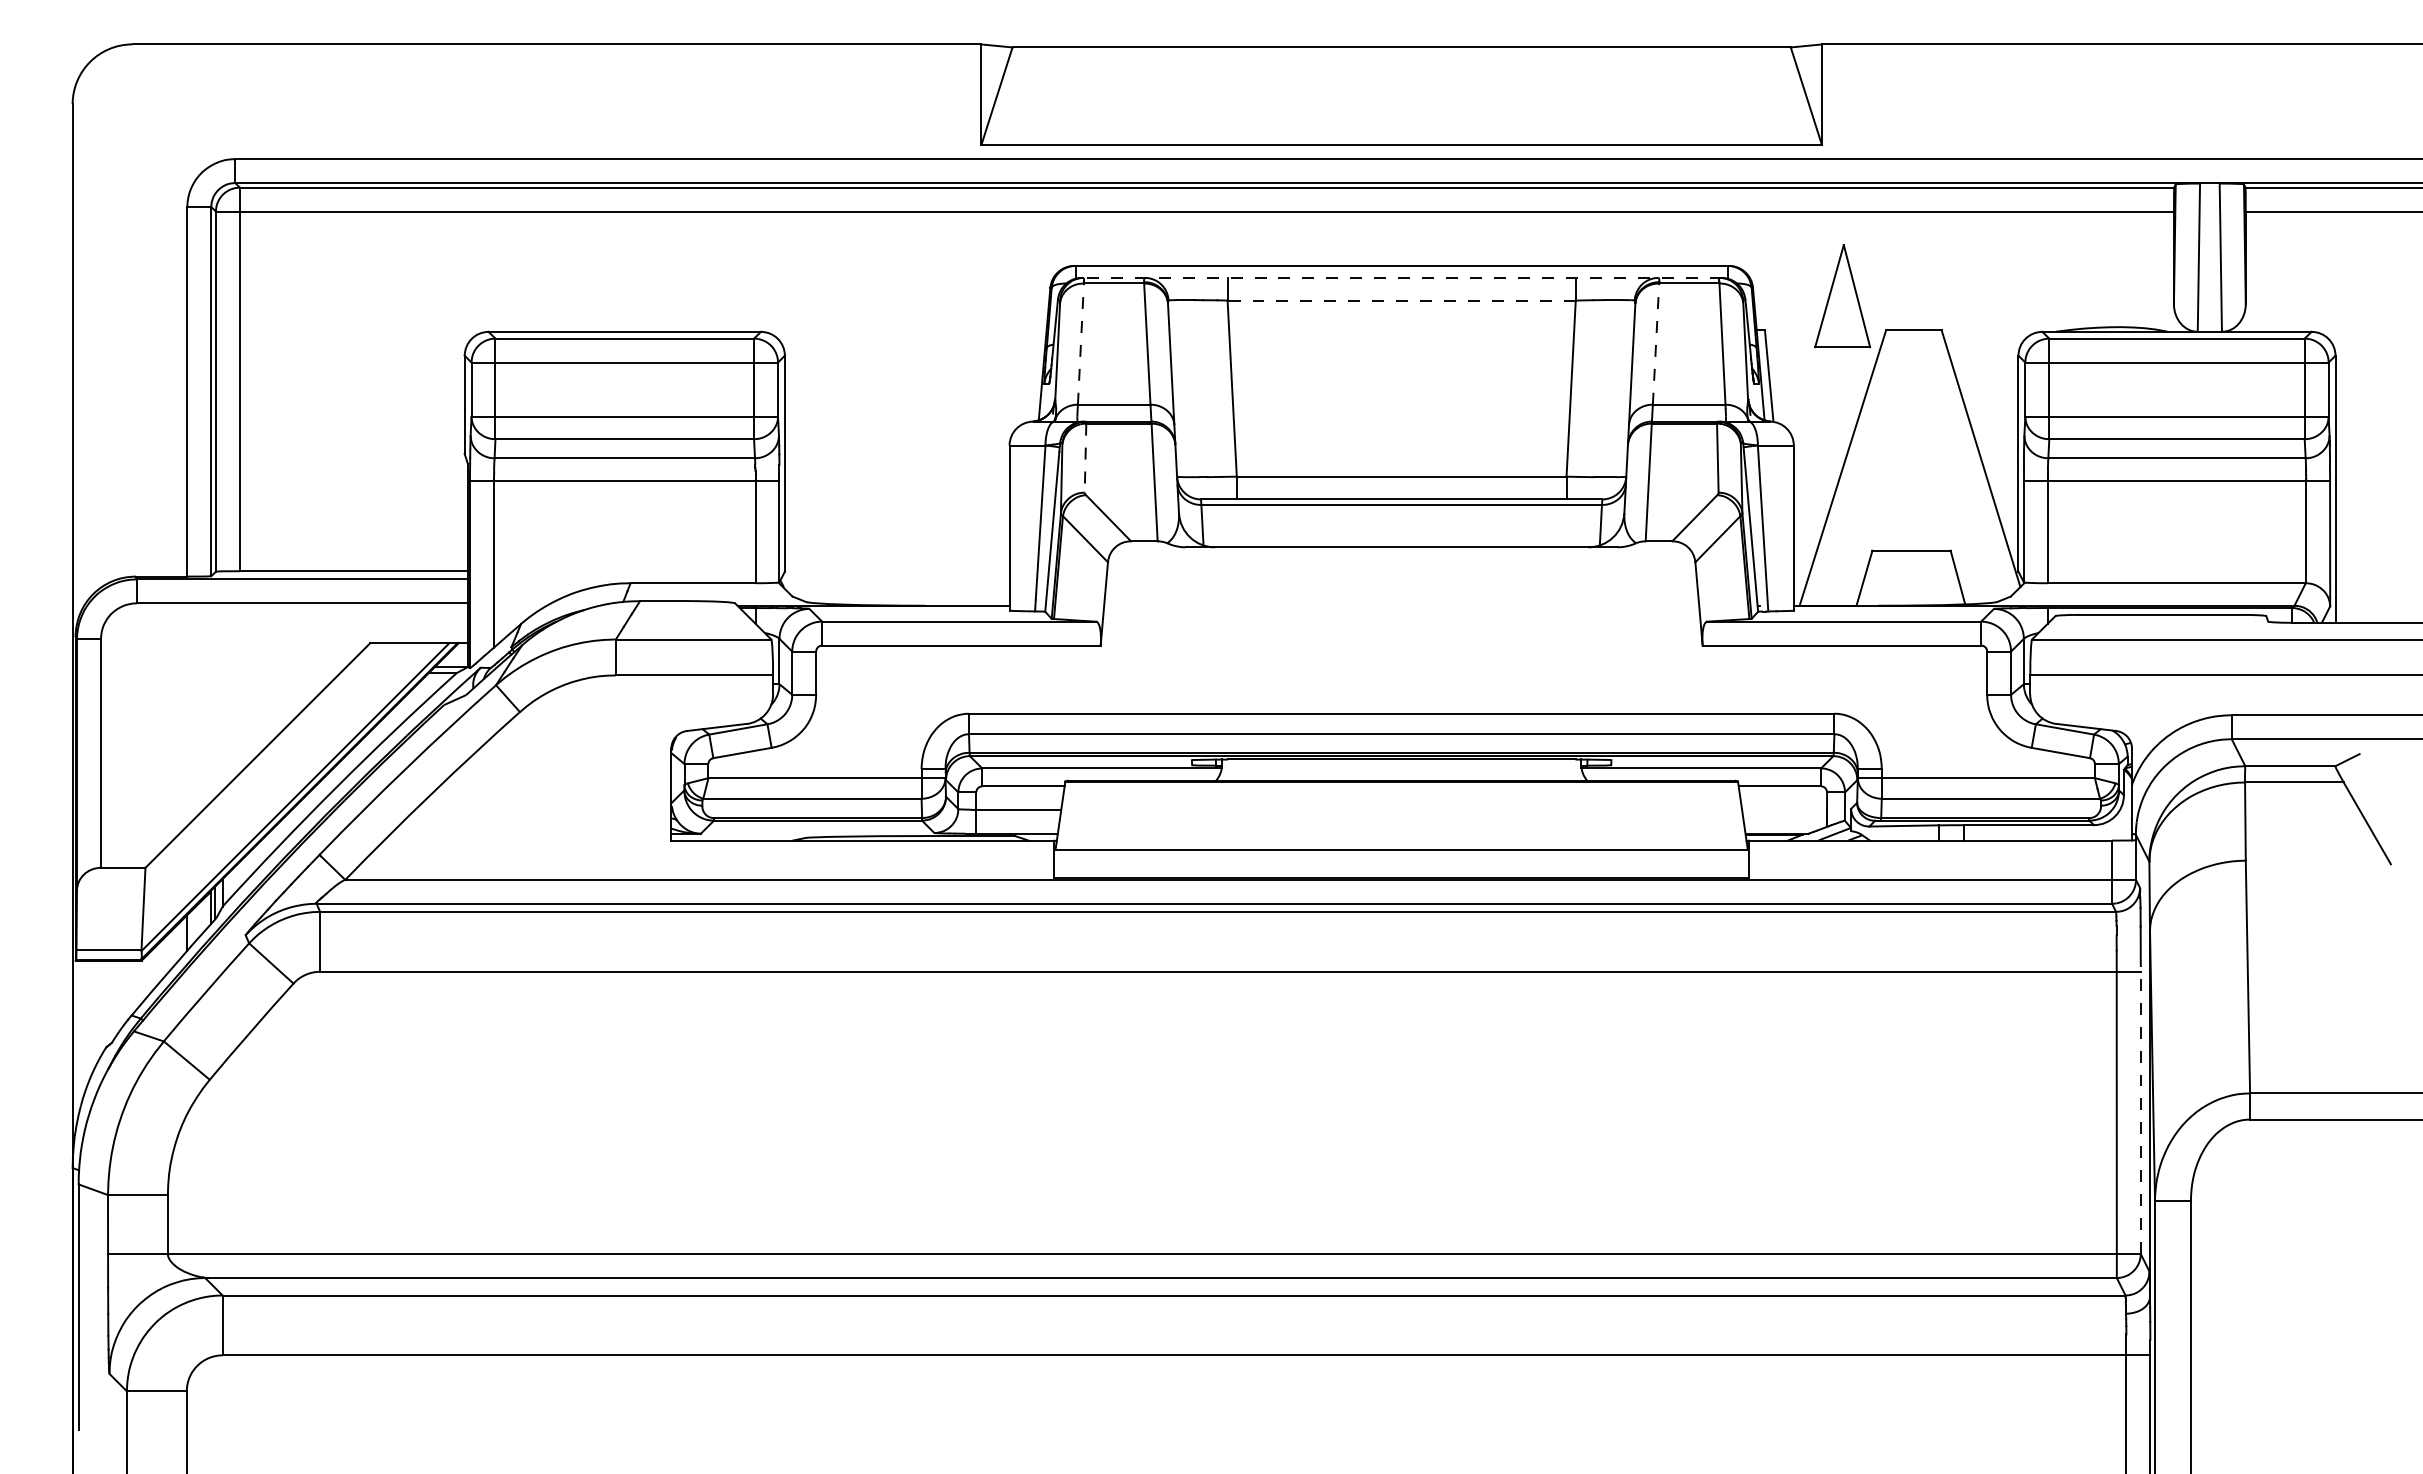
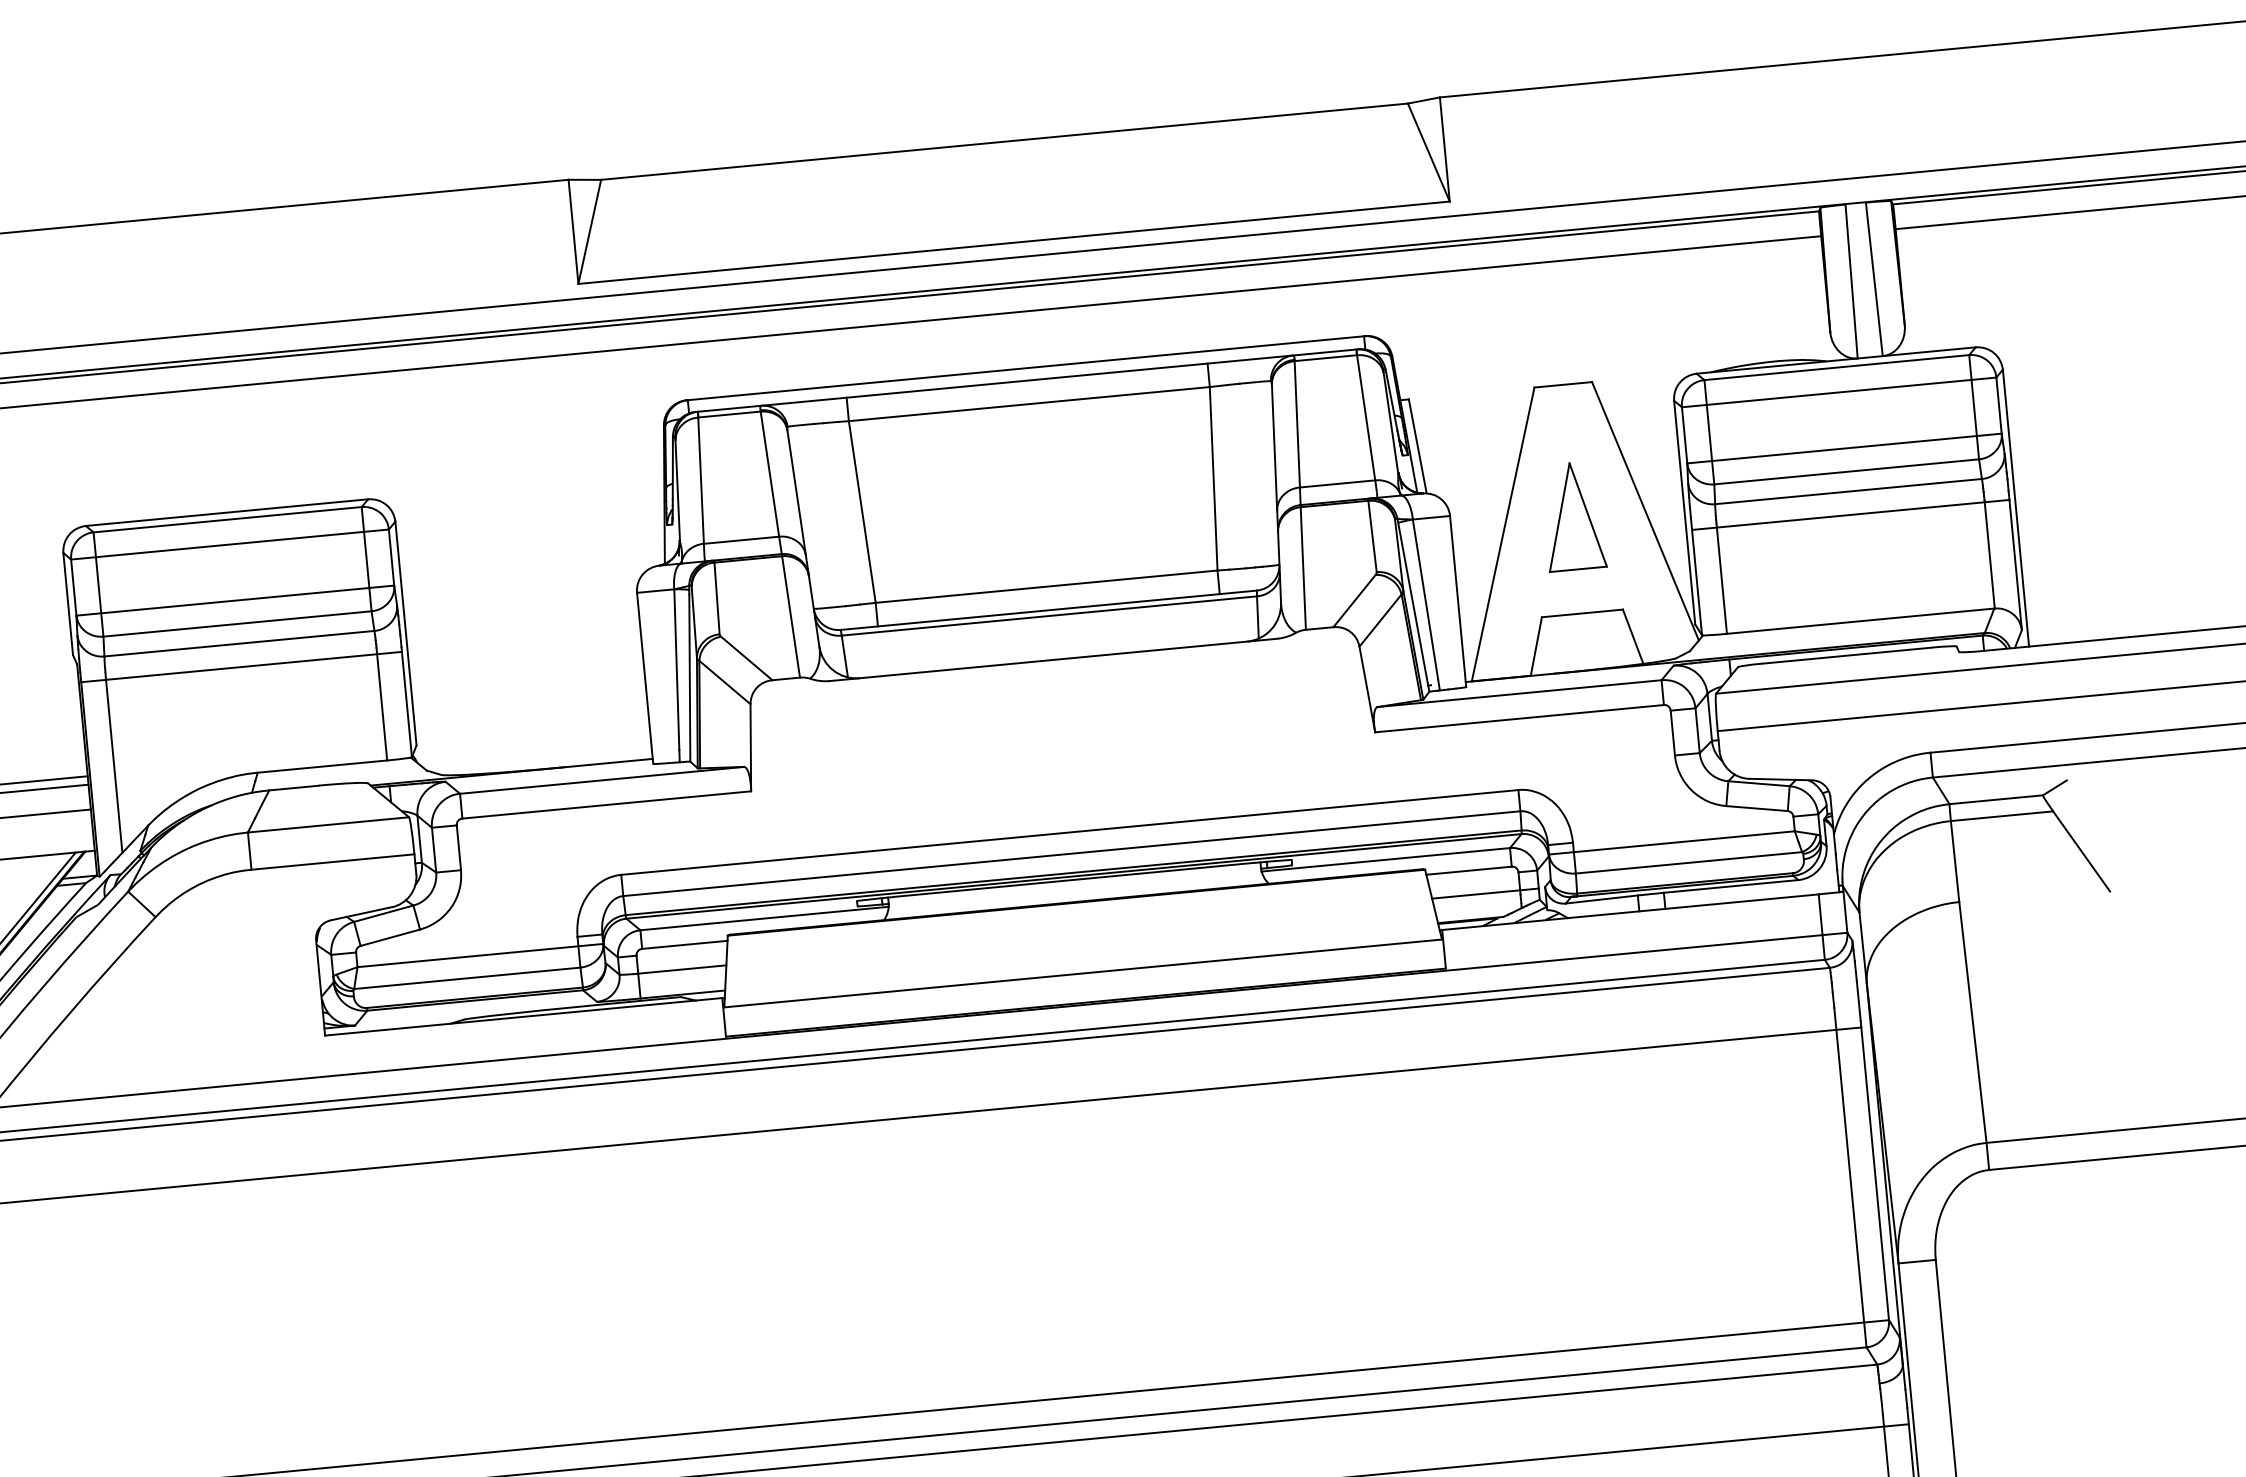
line: (1401, 277) -> (1026, 380), dashed -> solid
part: (1842, 296) -> (1573, 516), moved
line: (1401, 300) -> (1029, 404), dashed -> solid
line: (1080, 344) -> (700, 481), dashed -> solid
line: (1656, 344) -> (1297, 424), dashed -> solid
line: (1085, 458) -> (717, 598), dashed -> solid
line: (1793, 809) -> (1485, 893), added
line: (2140, 1109) -> (1874, 1170), dashed -> solid

